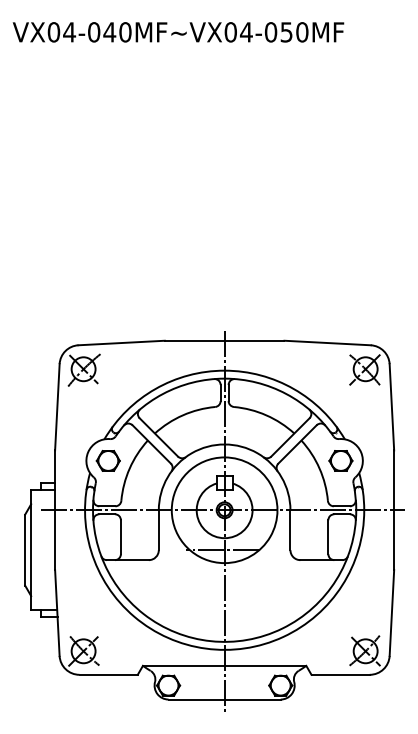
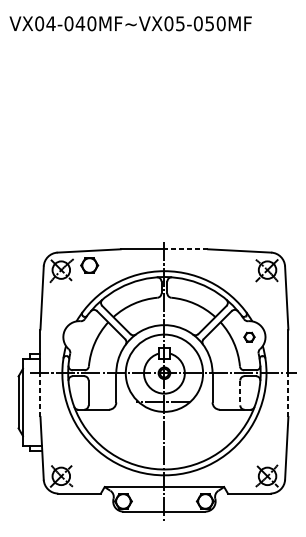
text: (246, 32) -> (180, 23), VX04-040MF~VX04-050MF -> VX04-040MF~VX05-050MF
line: (254, 340) -> (186, 249), solid -> dashed
part: (107, 460) -> (89, 265), moved
part: (340, 460) -> (249, 336), size x0.6
line: (328, 537) -> (240, 393), solid -> dashed
line: (55, 540) -> (40, 395), solid -> dashed
line: (394, 540) -> (288, 395), solid -> dashed

